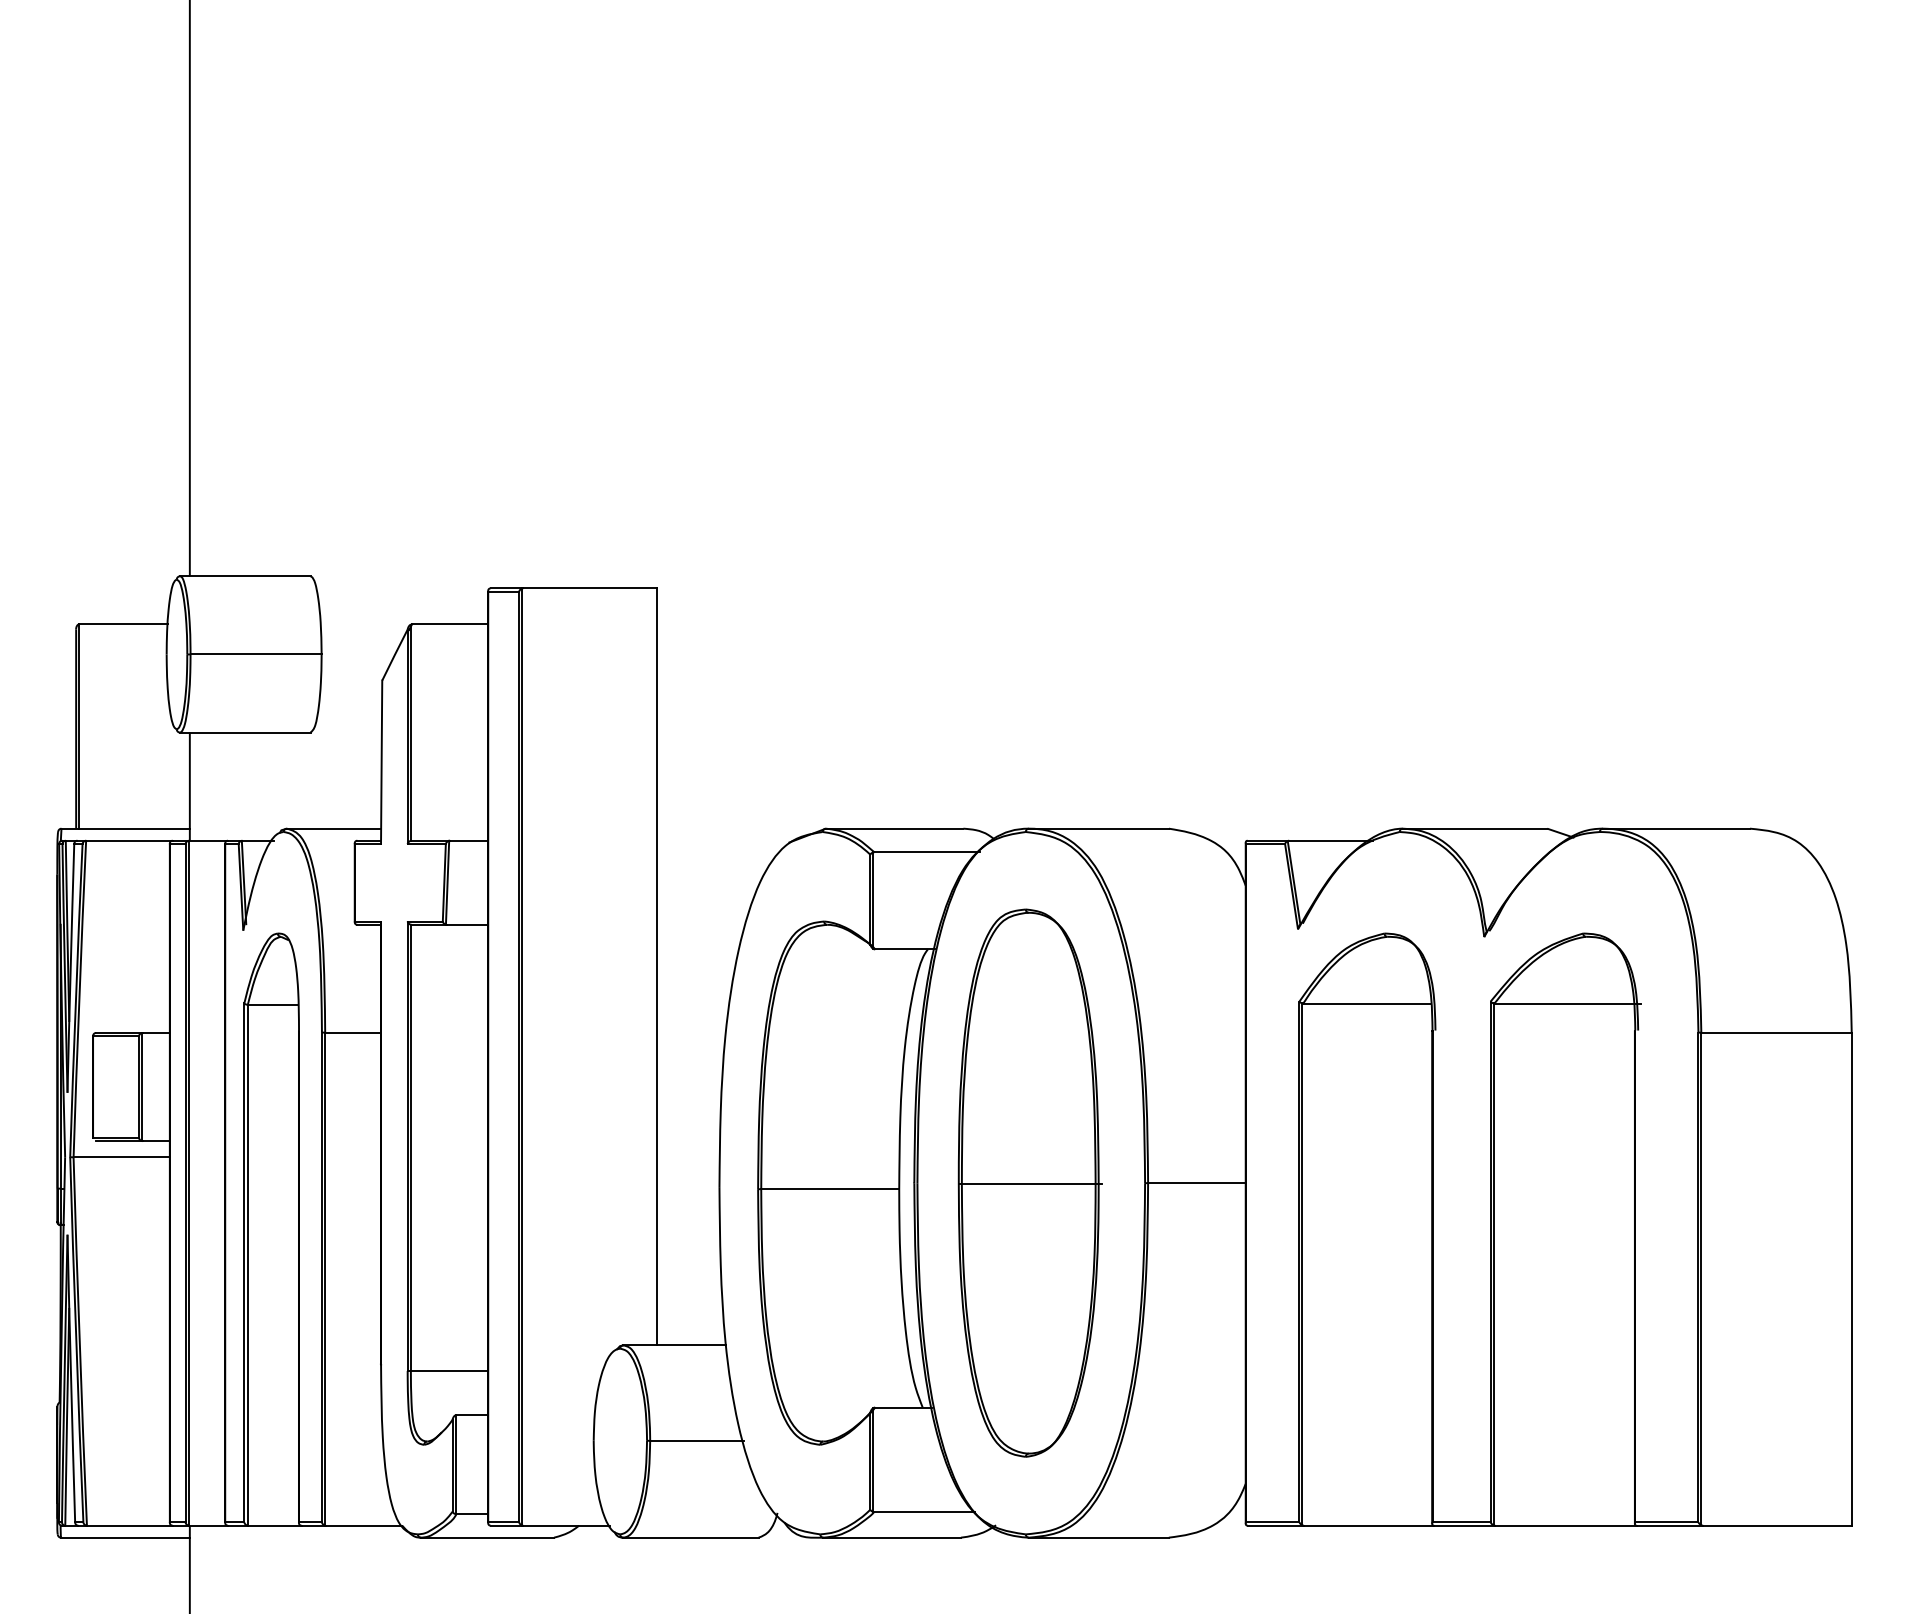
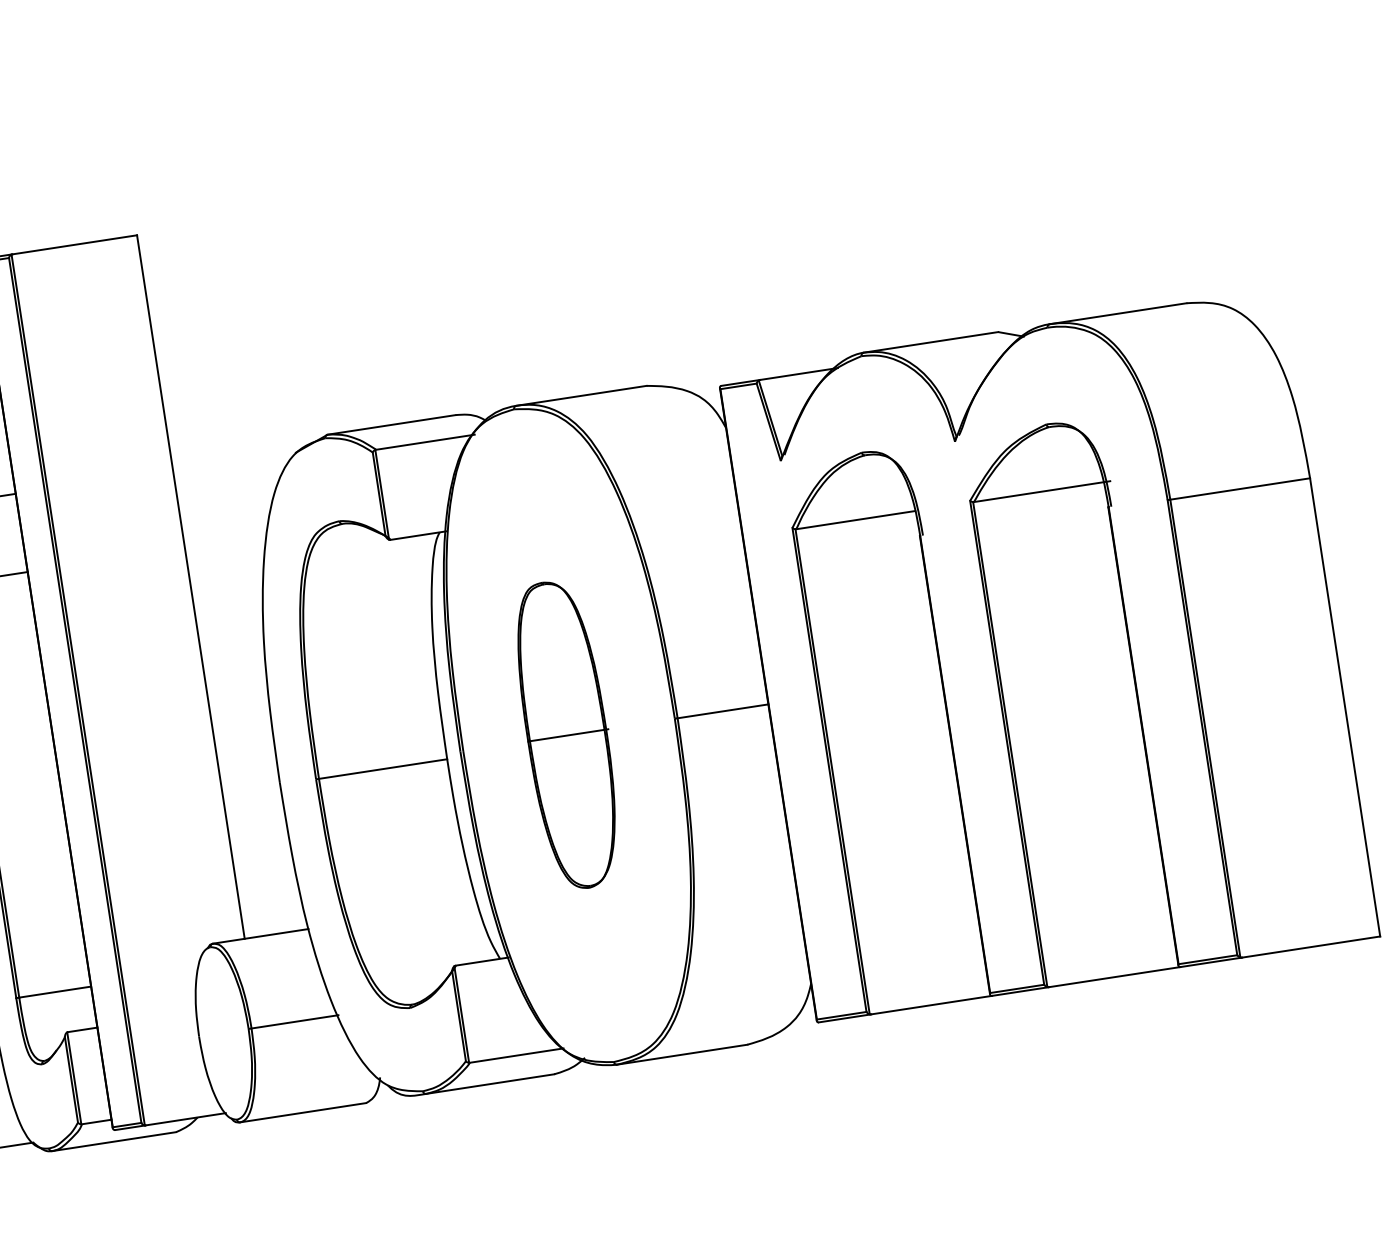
part: (1029, 1182) -> (567, 734), size x0.6

